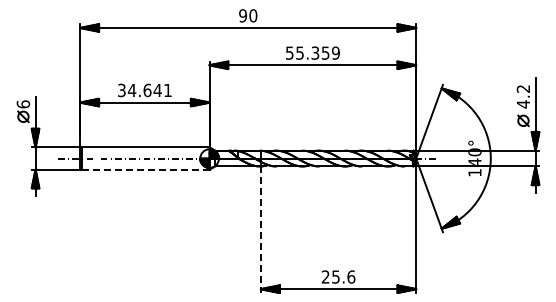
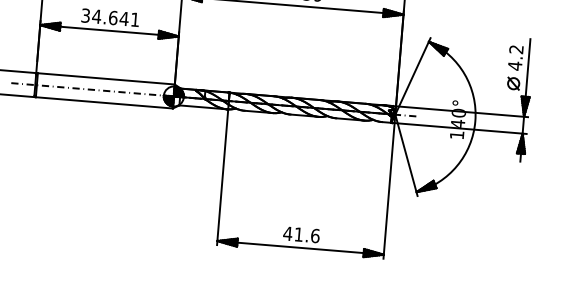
line: (145, 169) -> (104, 102), dashed -> solid
line: (260, 230) -> (222, 178), dashed -> solid
text: (330, 276) -> (293, 233), 25.6 -> 41.6

